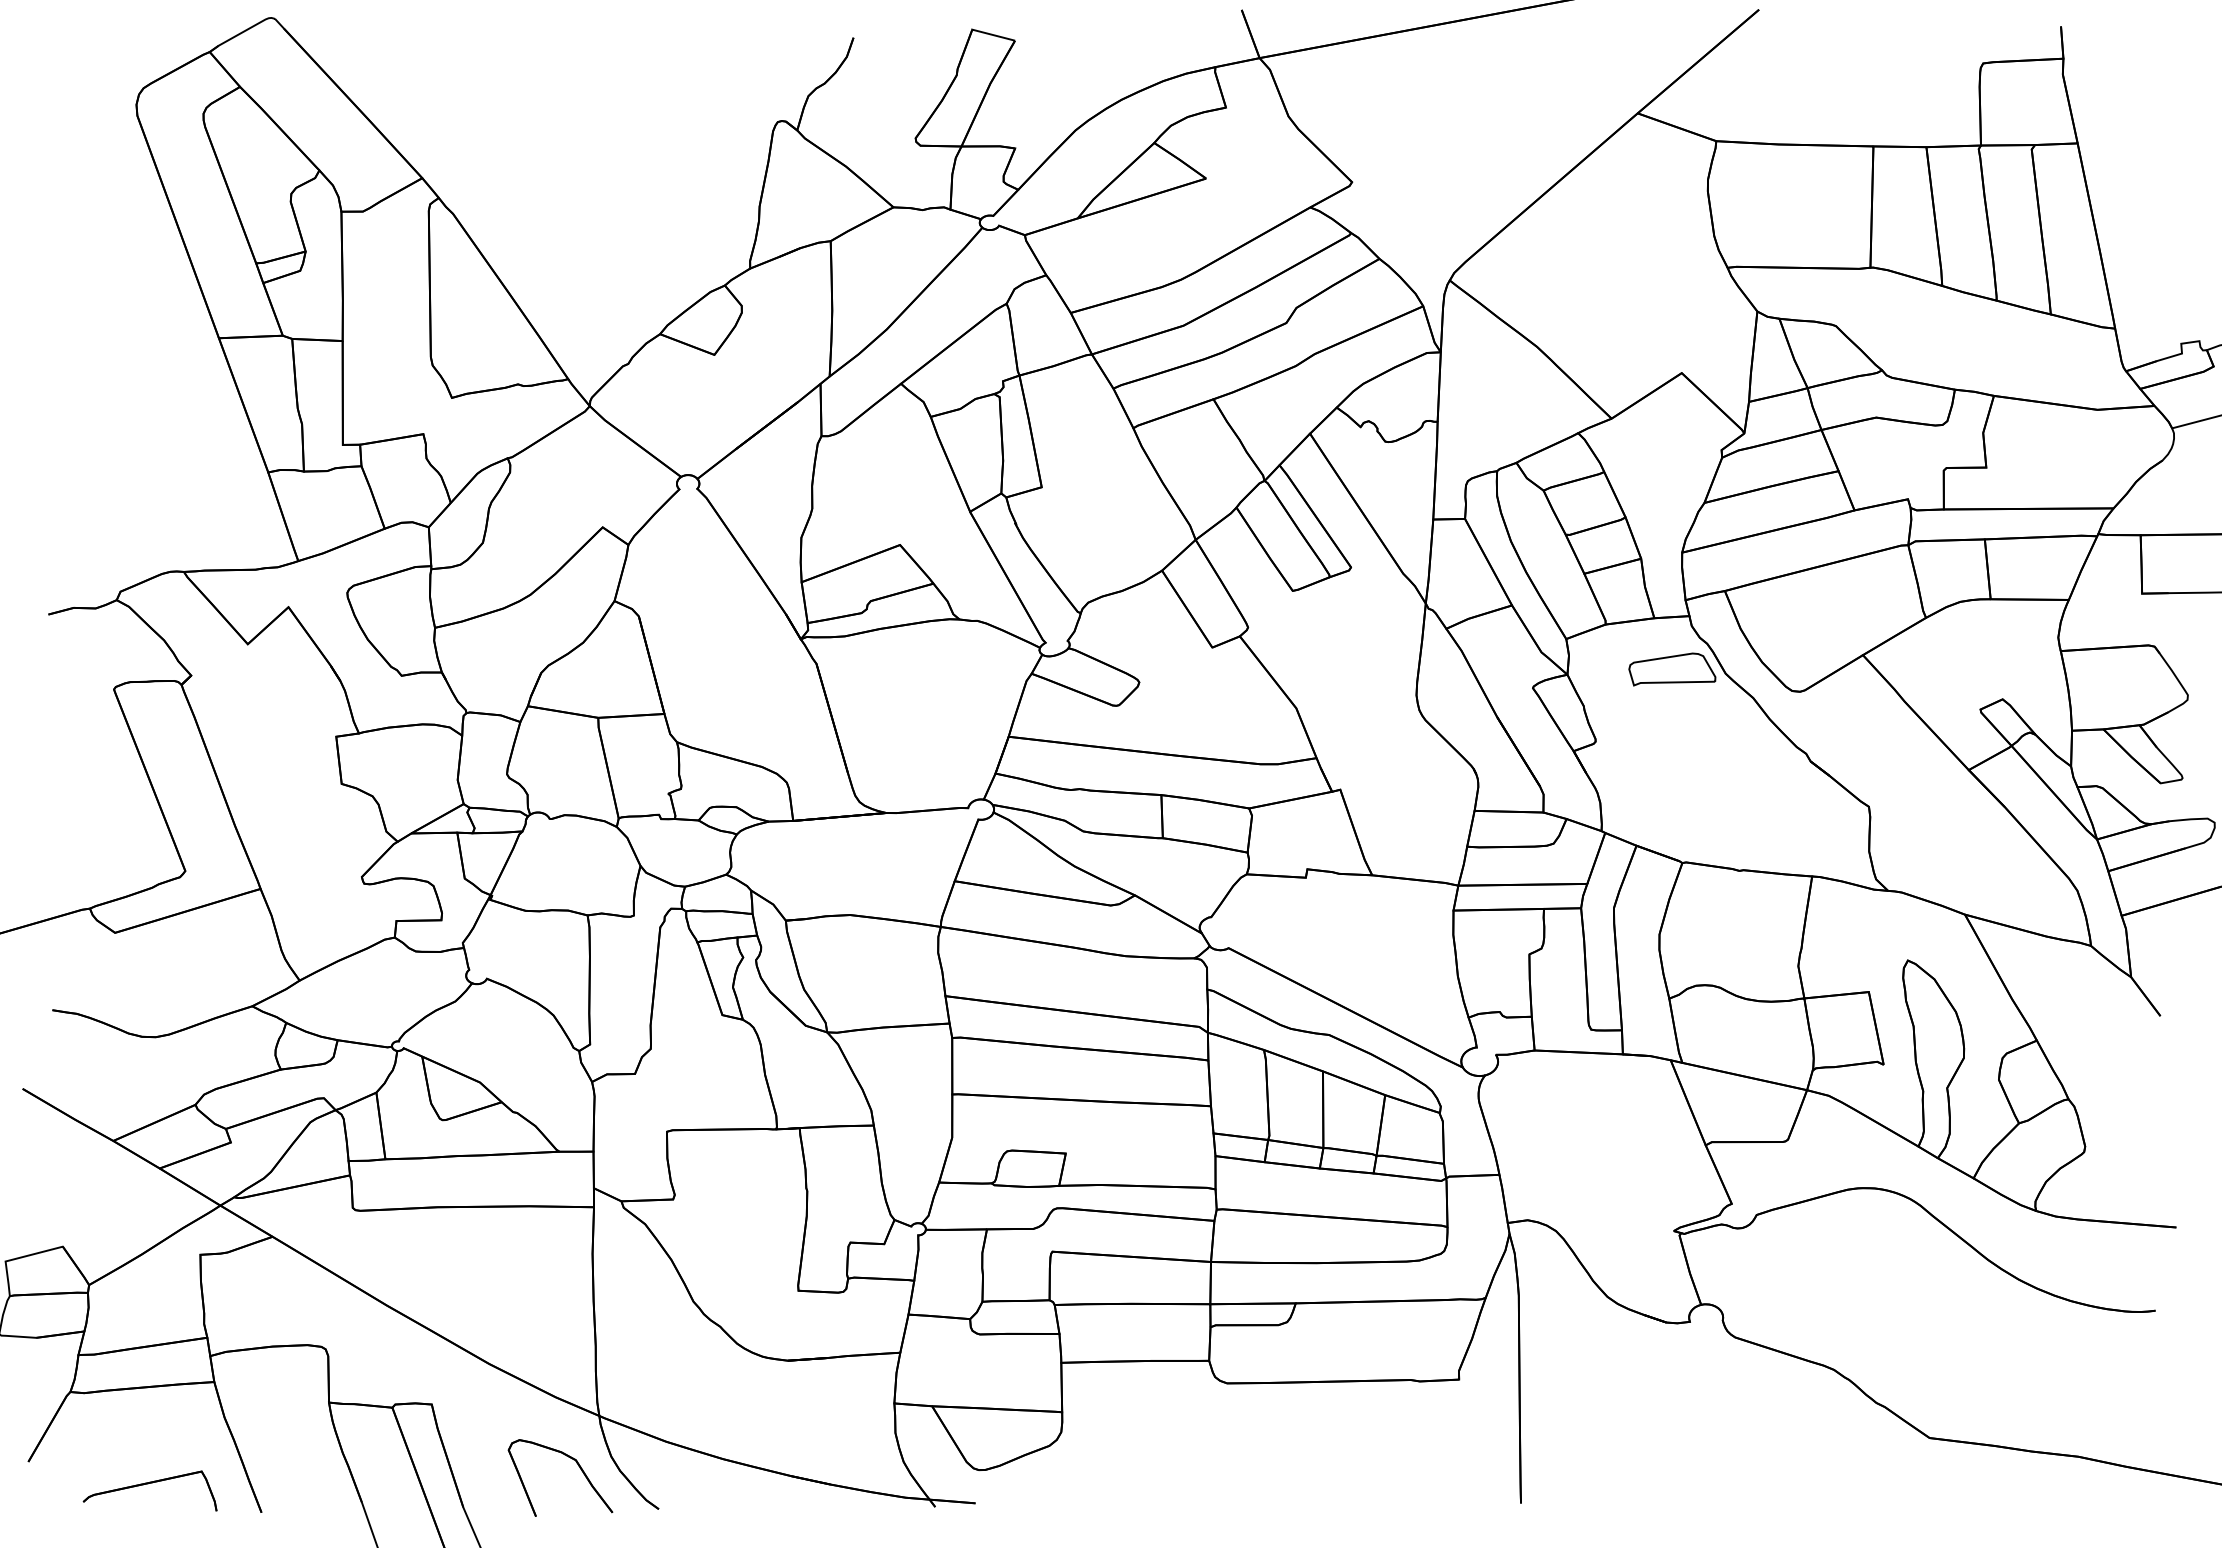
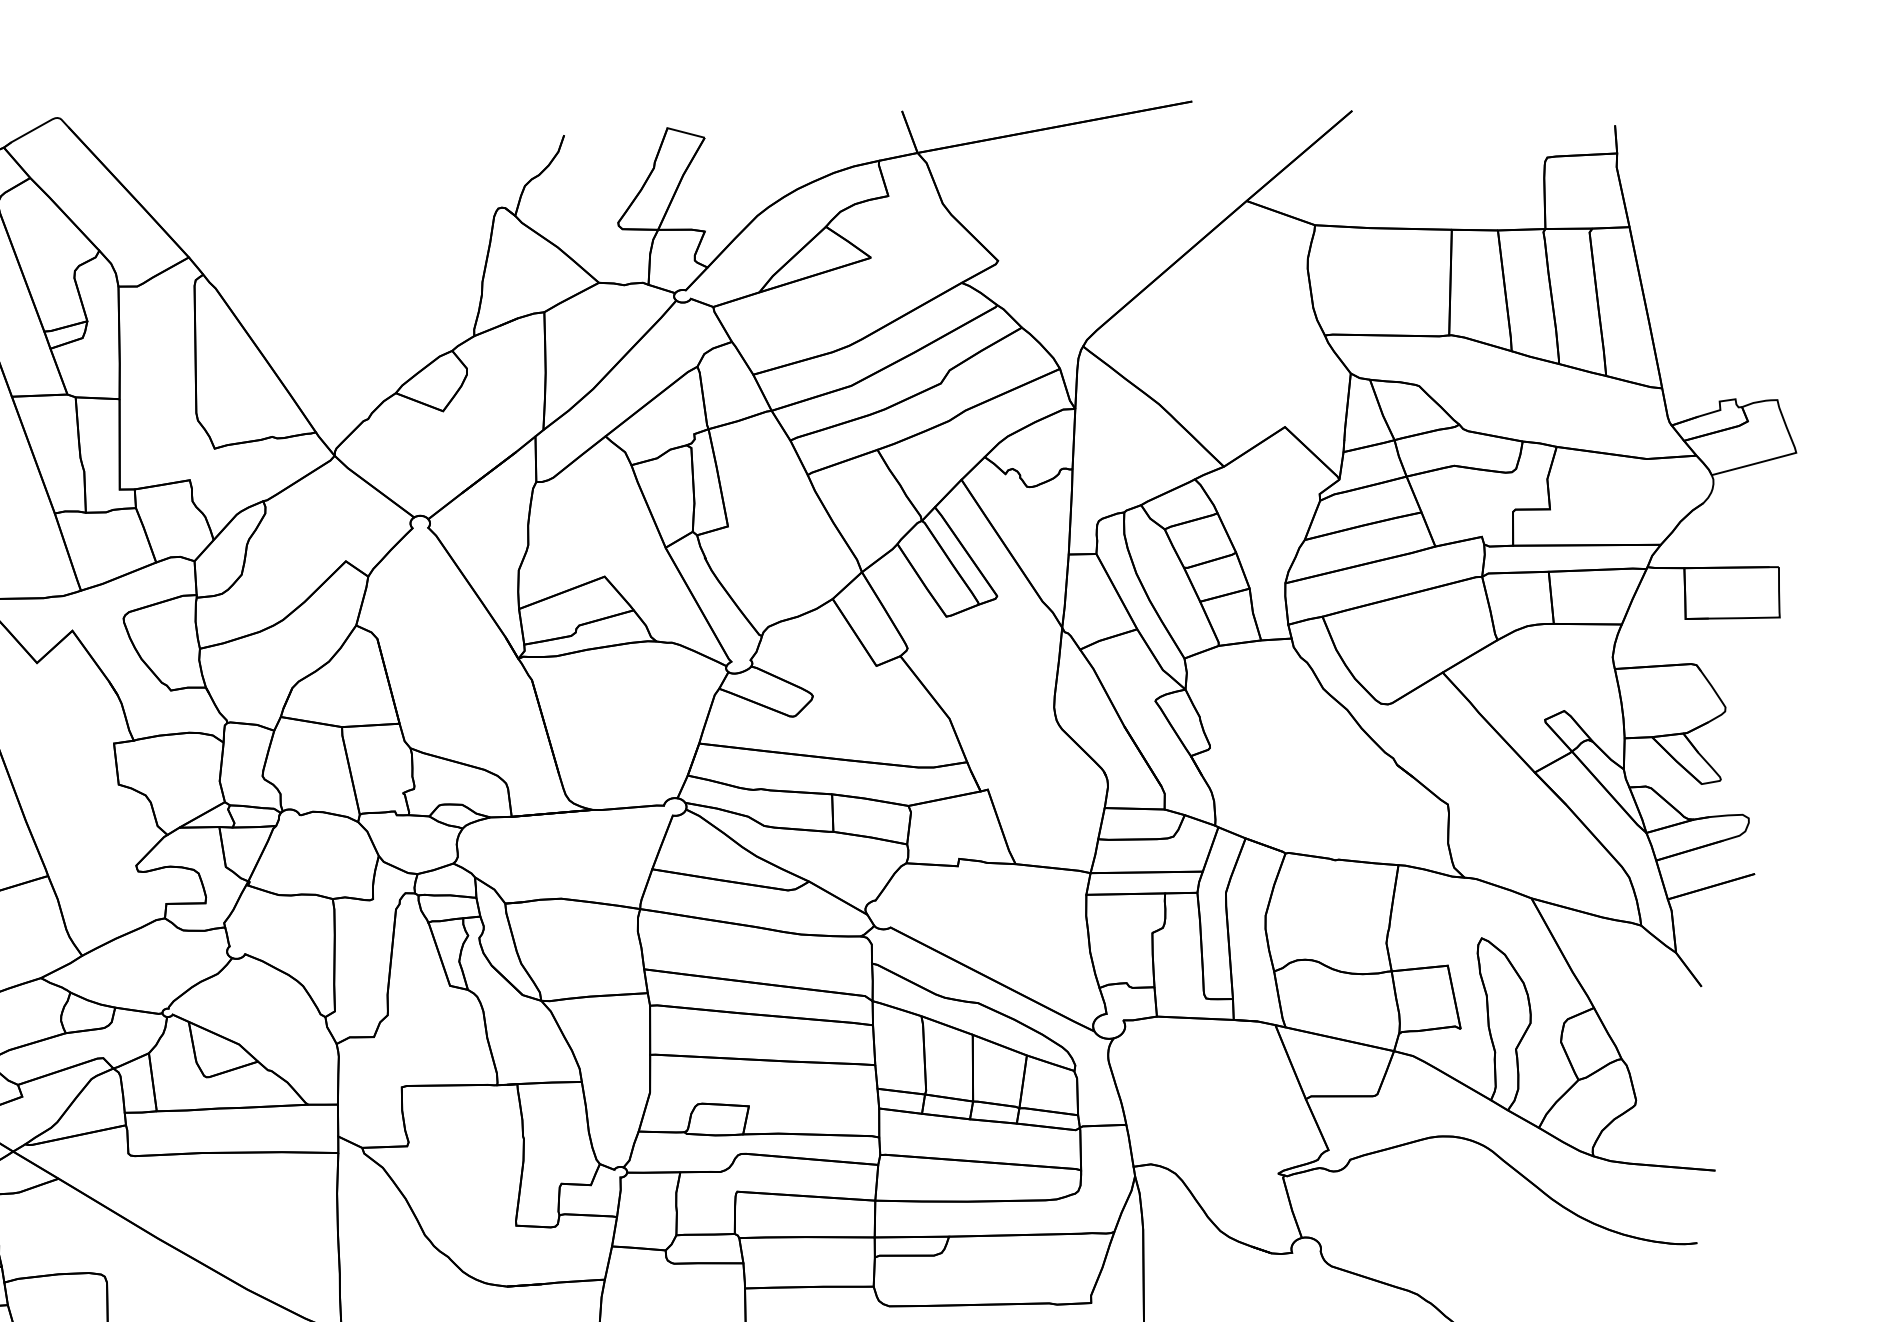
part: (1672, 669) -> (1276, 685), removed

